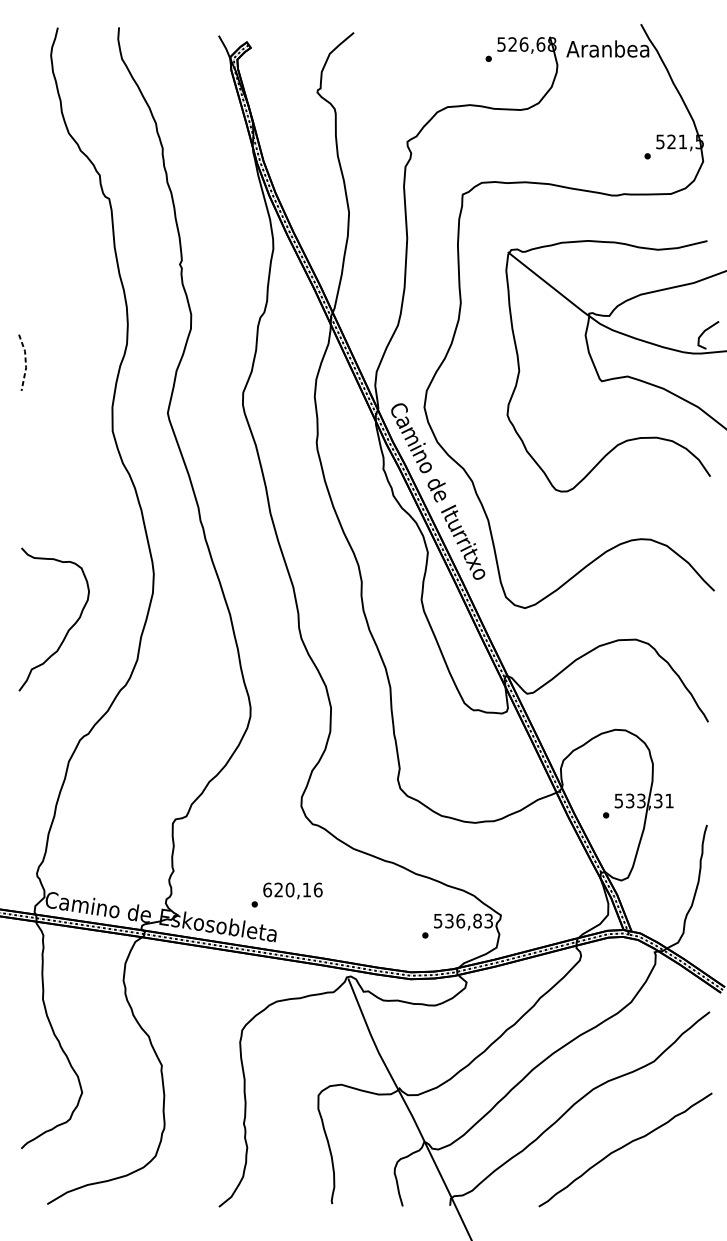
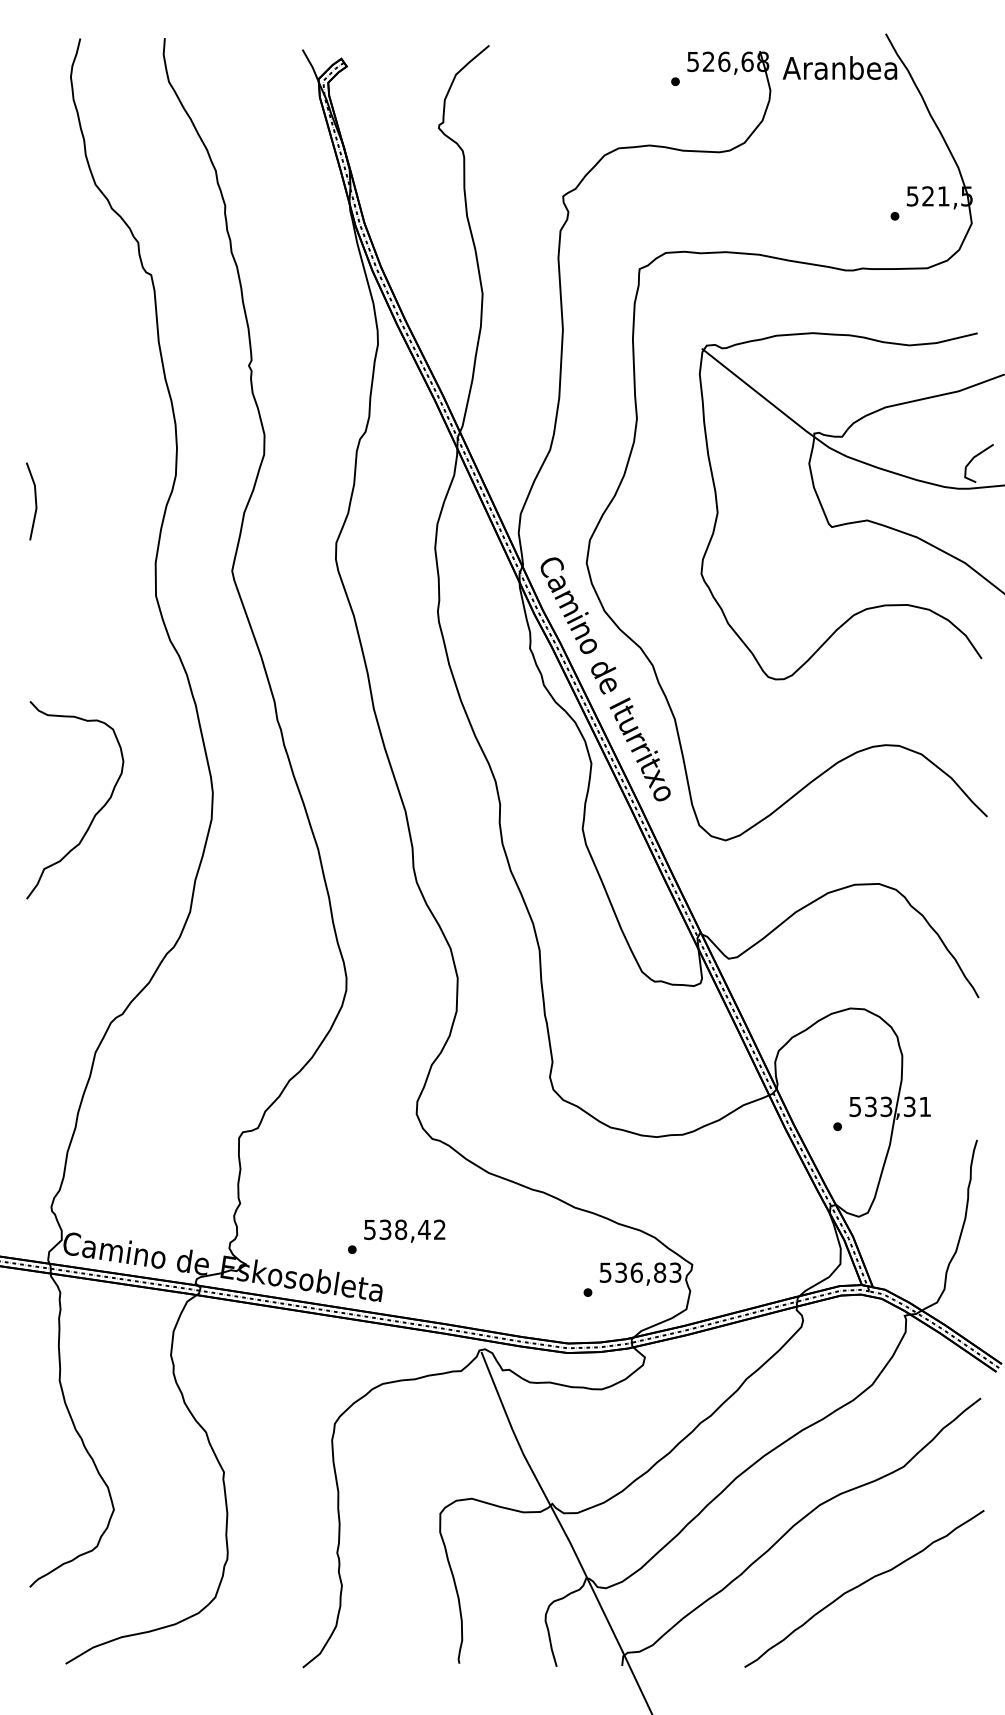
line: (26, 362) -> (36, 501), dashed -> solid
curve: (68, 629) -> (94, 814), moved
text: (293, 889) -> (405, 1229), 620,16 -> 538,42

